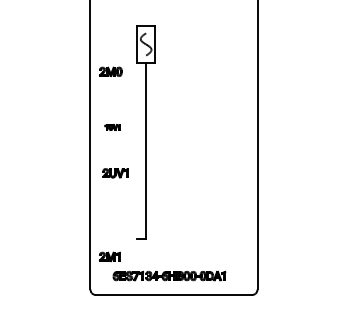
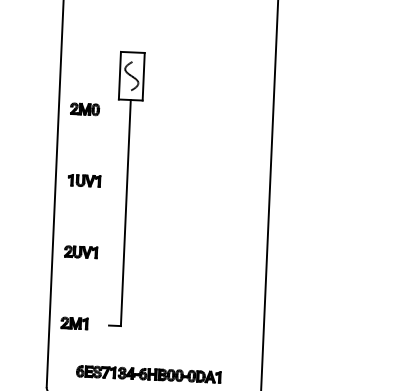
part: (112, 127) -> (84, 180), size x1.67
part: (115, 173) -> (80, 252), moved
part: (109, 256) -> (73, 322), moved

